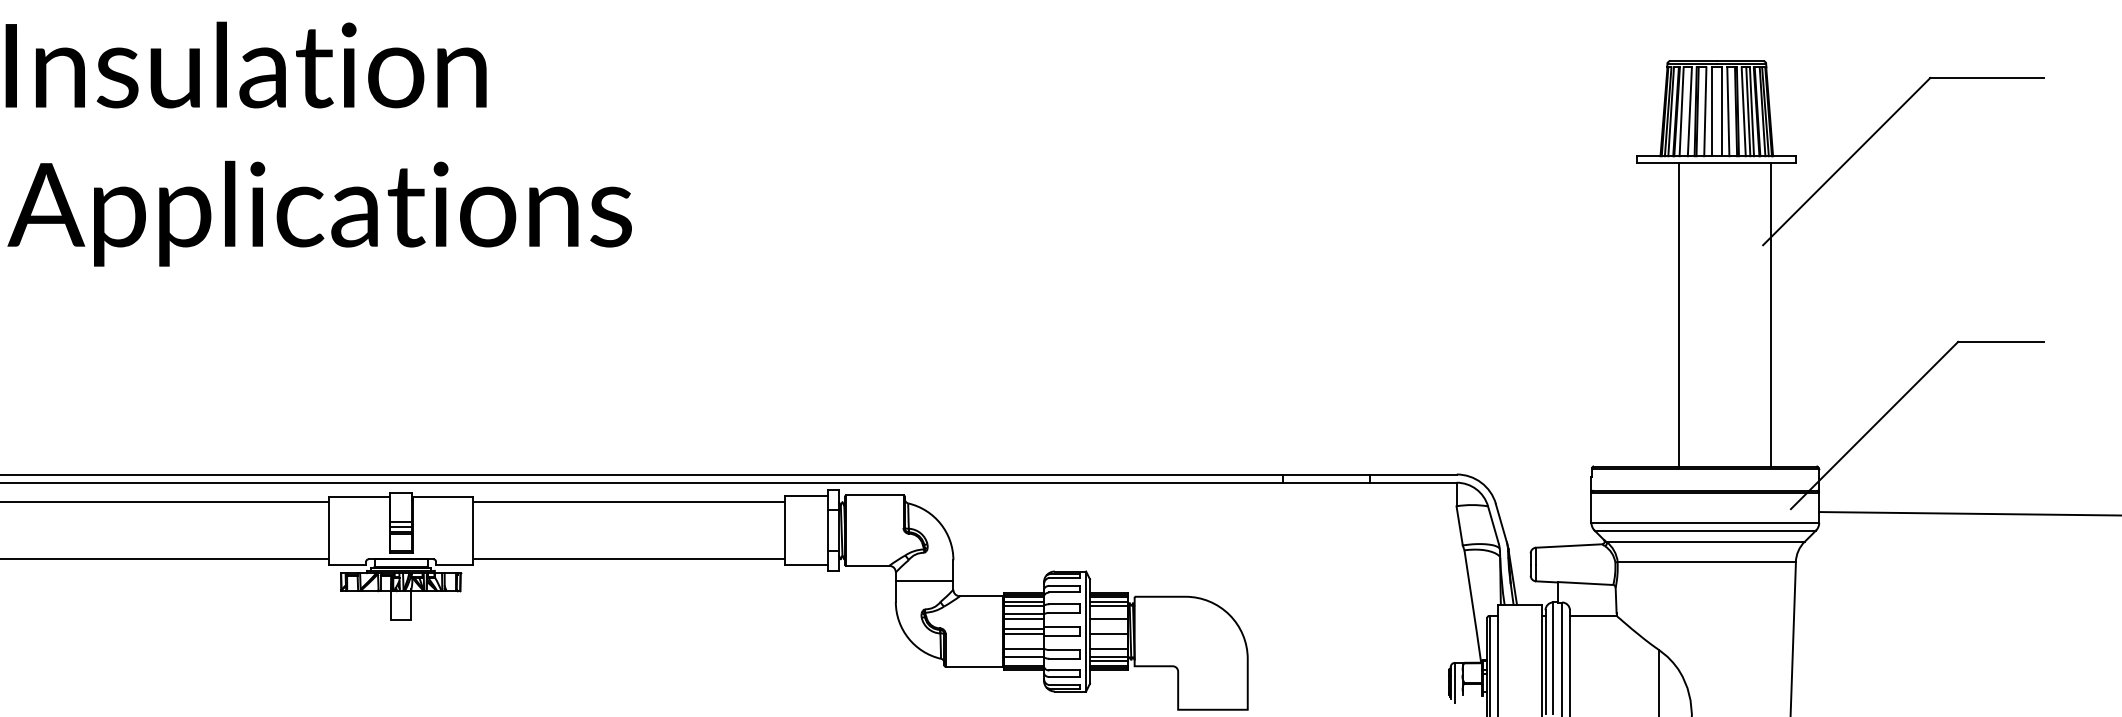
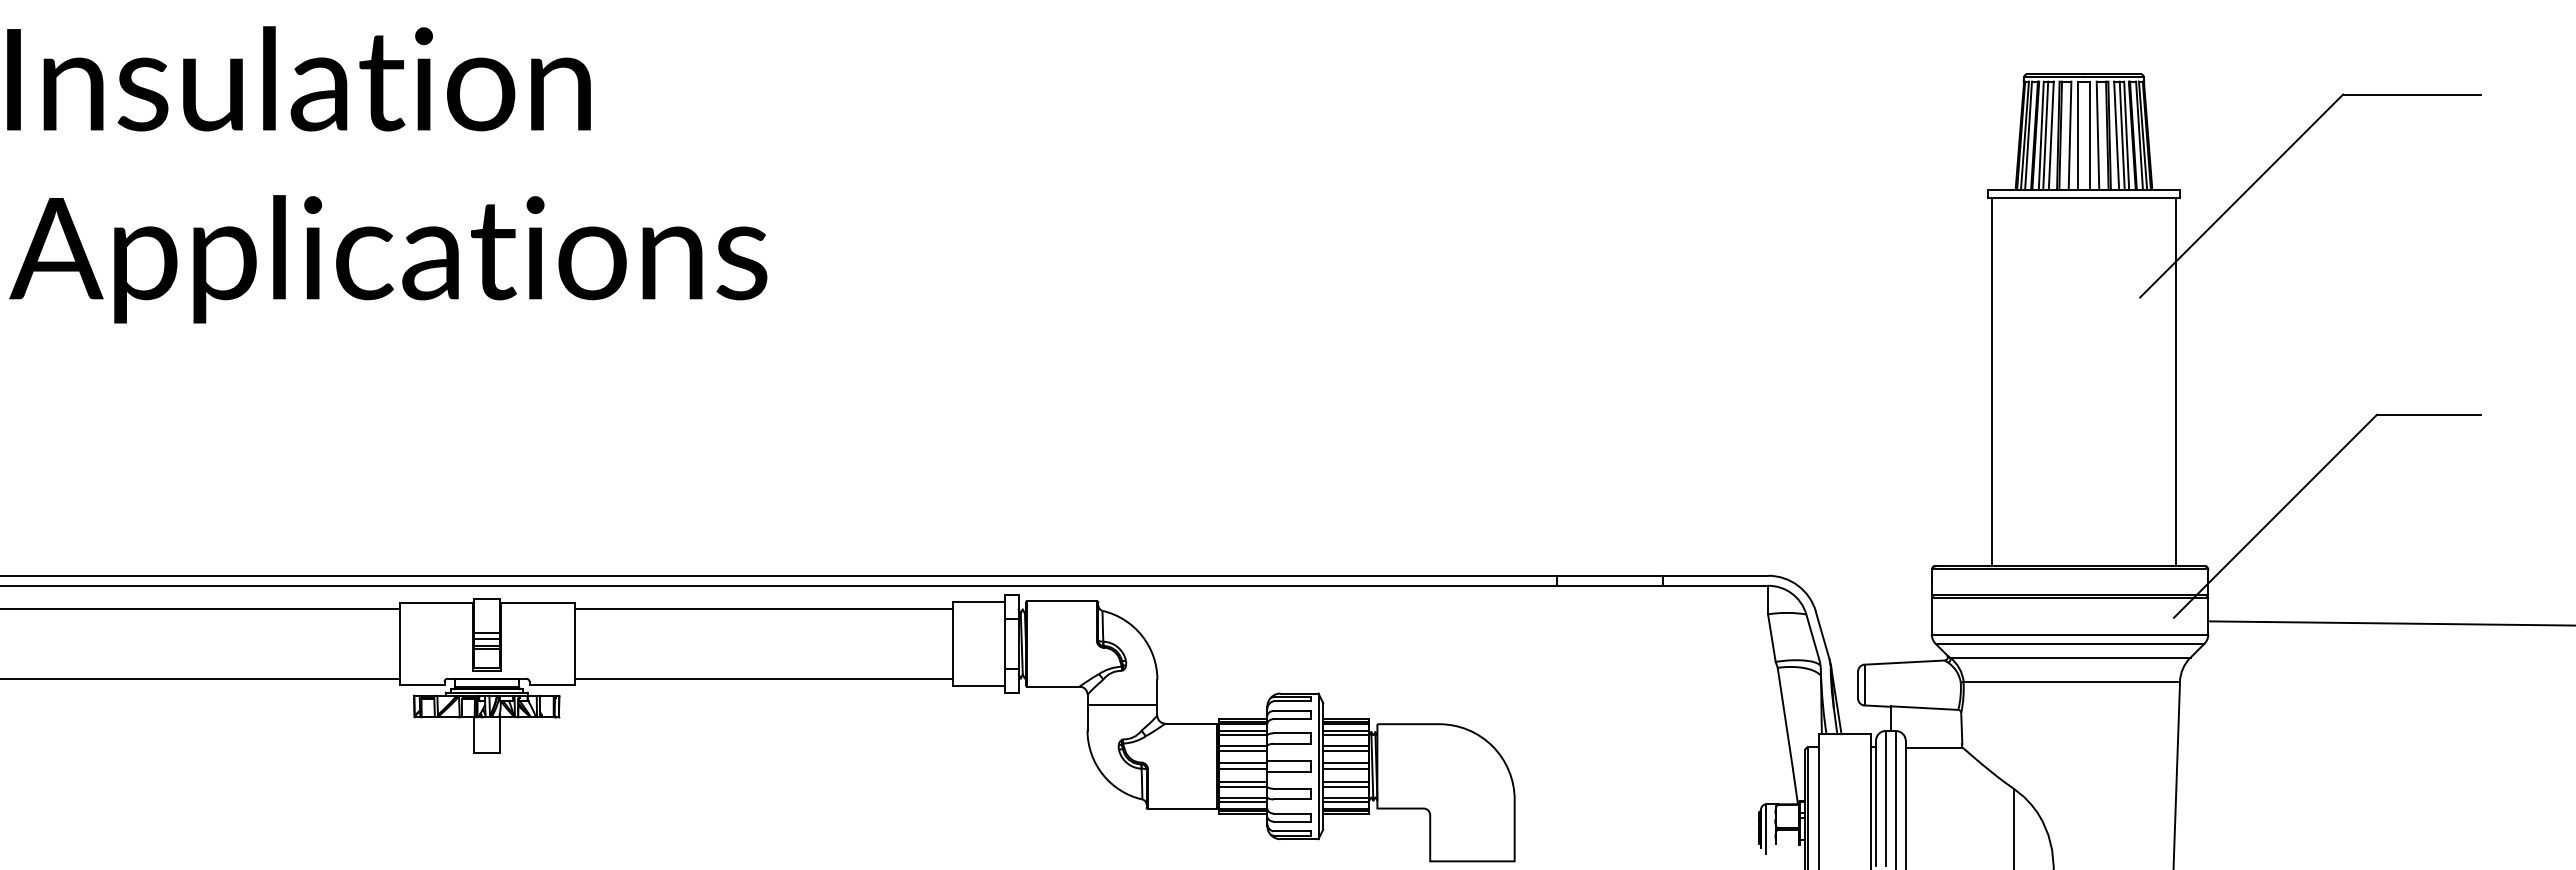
line: (1685, 111) -> (2045, 135), added
line: (1679, 315) -> (1991, 382), moved
line: (1770, 315) -> (2176, 382), moved
line: (1109, 614) -> (1346, 745), added
line: (1109, 629) -> (1346, 763), added
line: (1024, 643) -> (1243, 781), added
line: (1109, 643) -> (1346, 781), added
line: (1024, 660) -> (1243, 801), added

